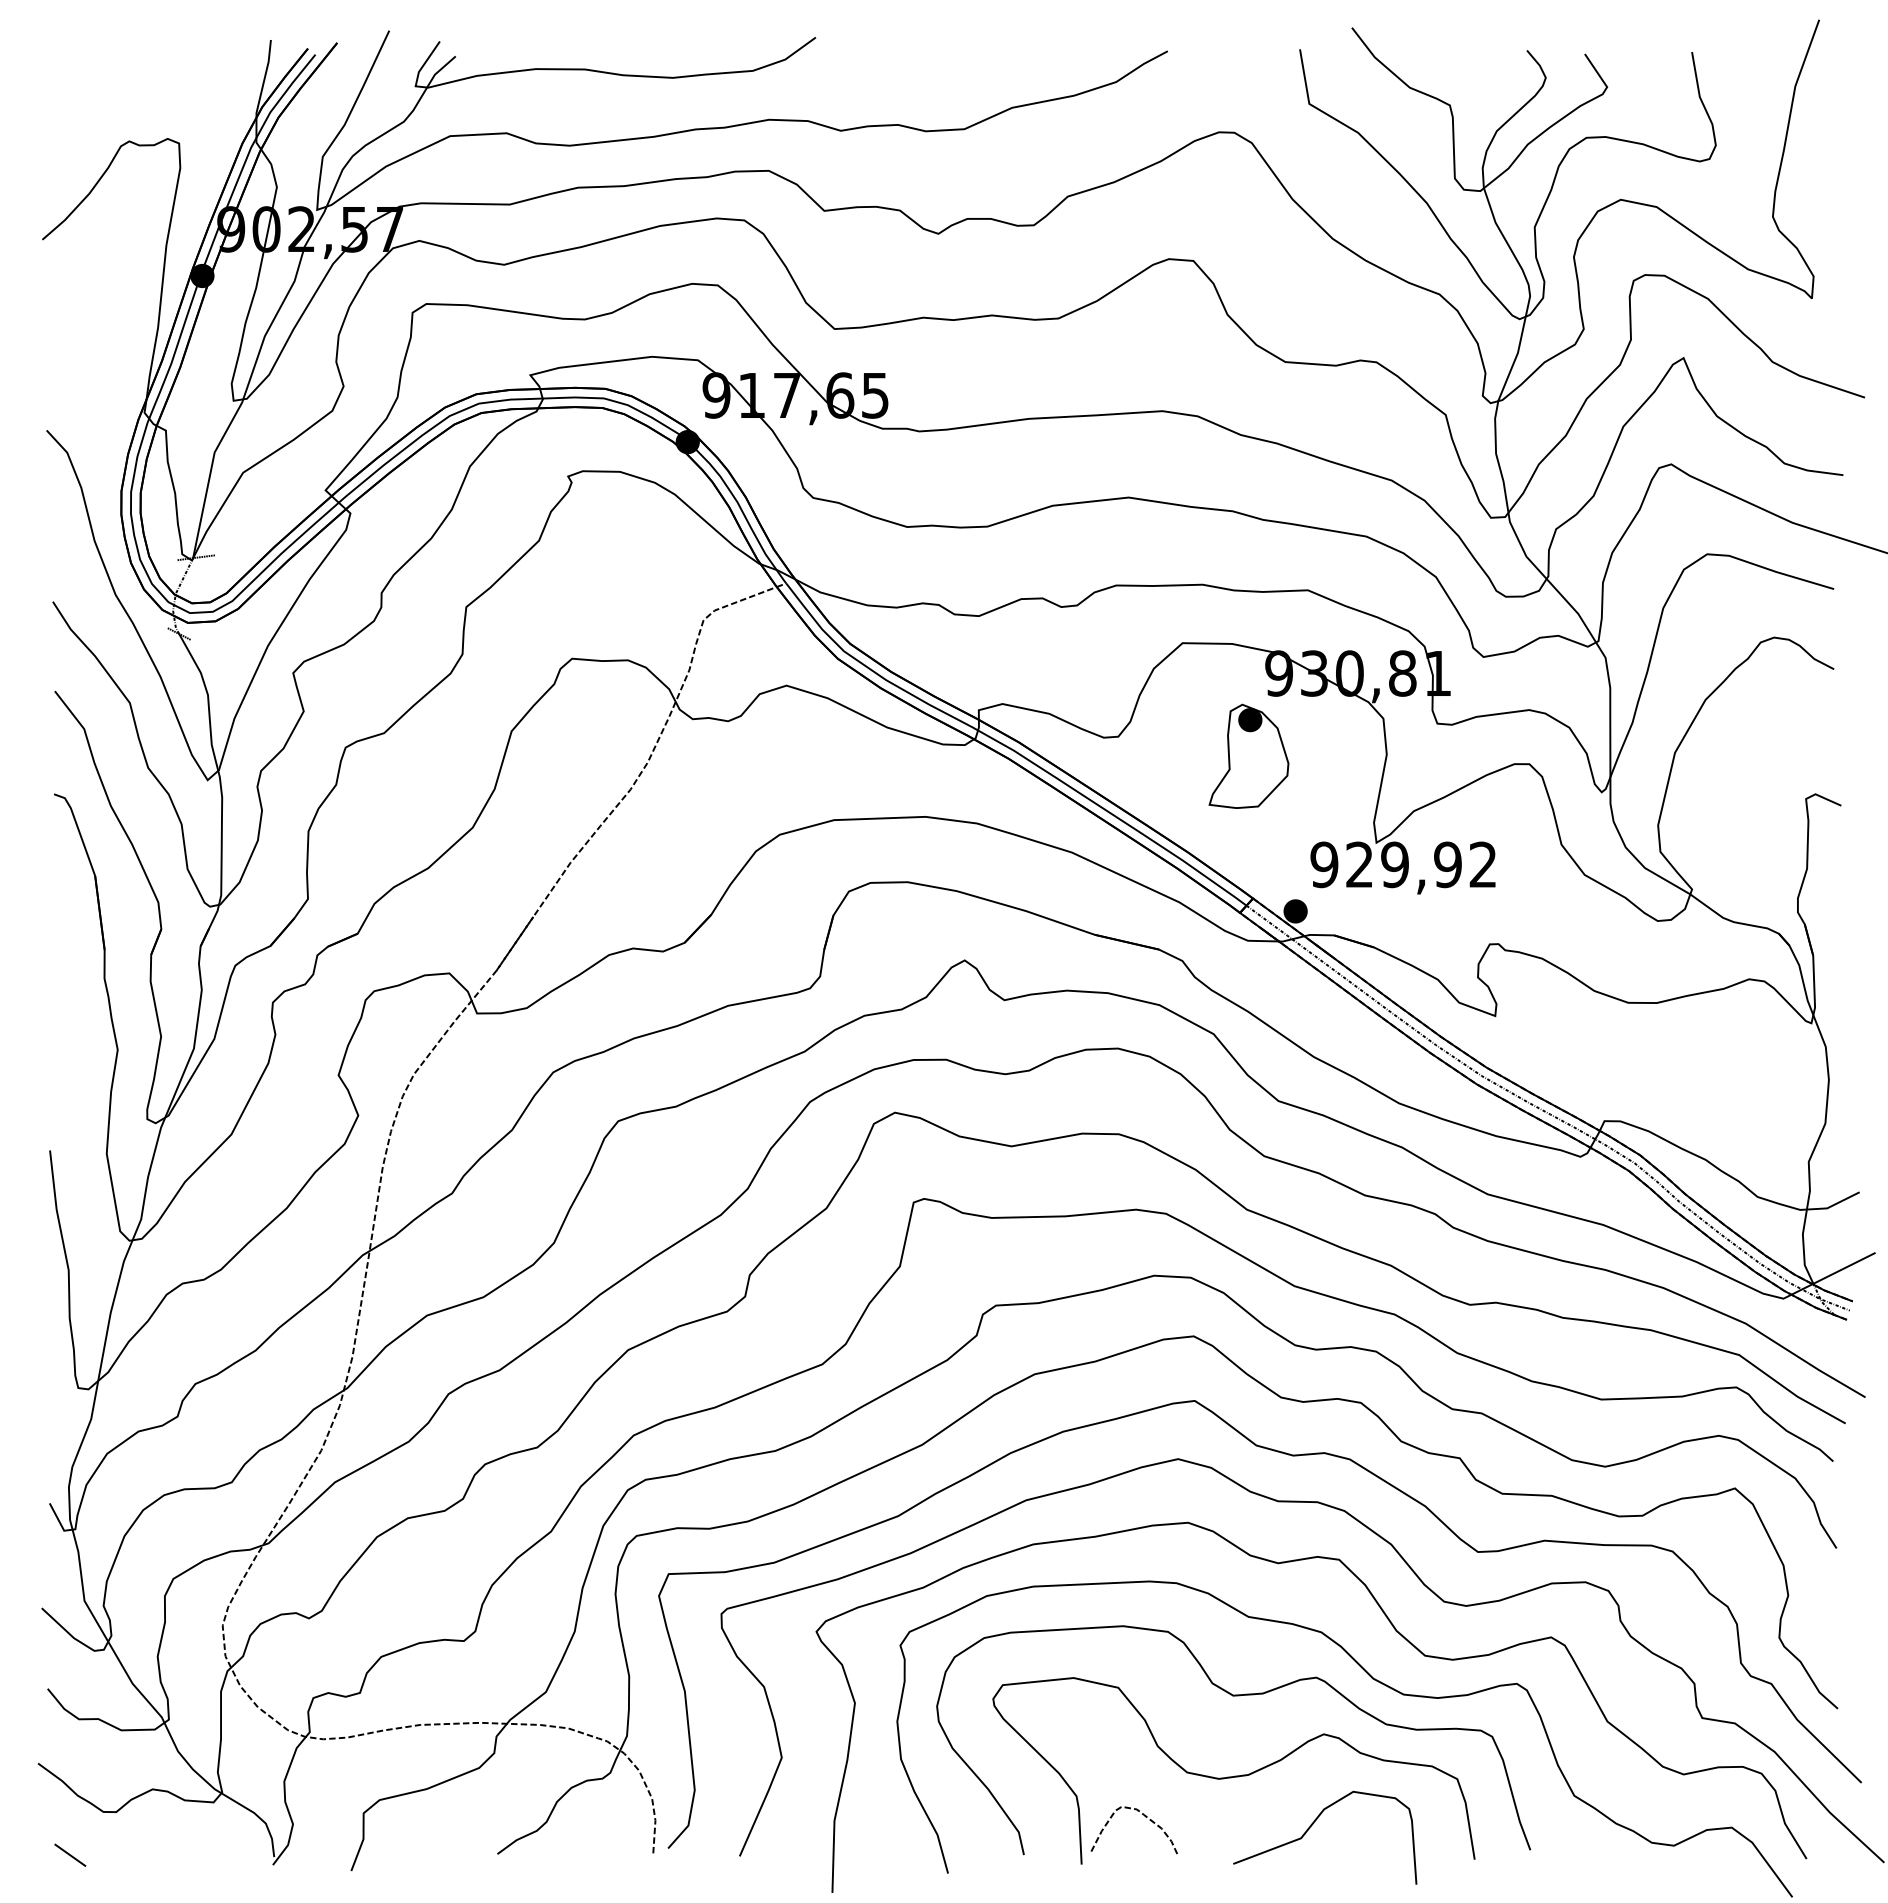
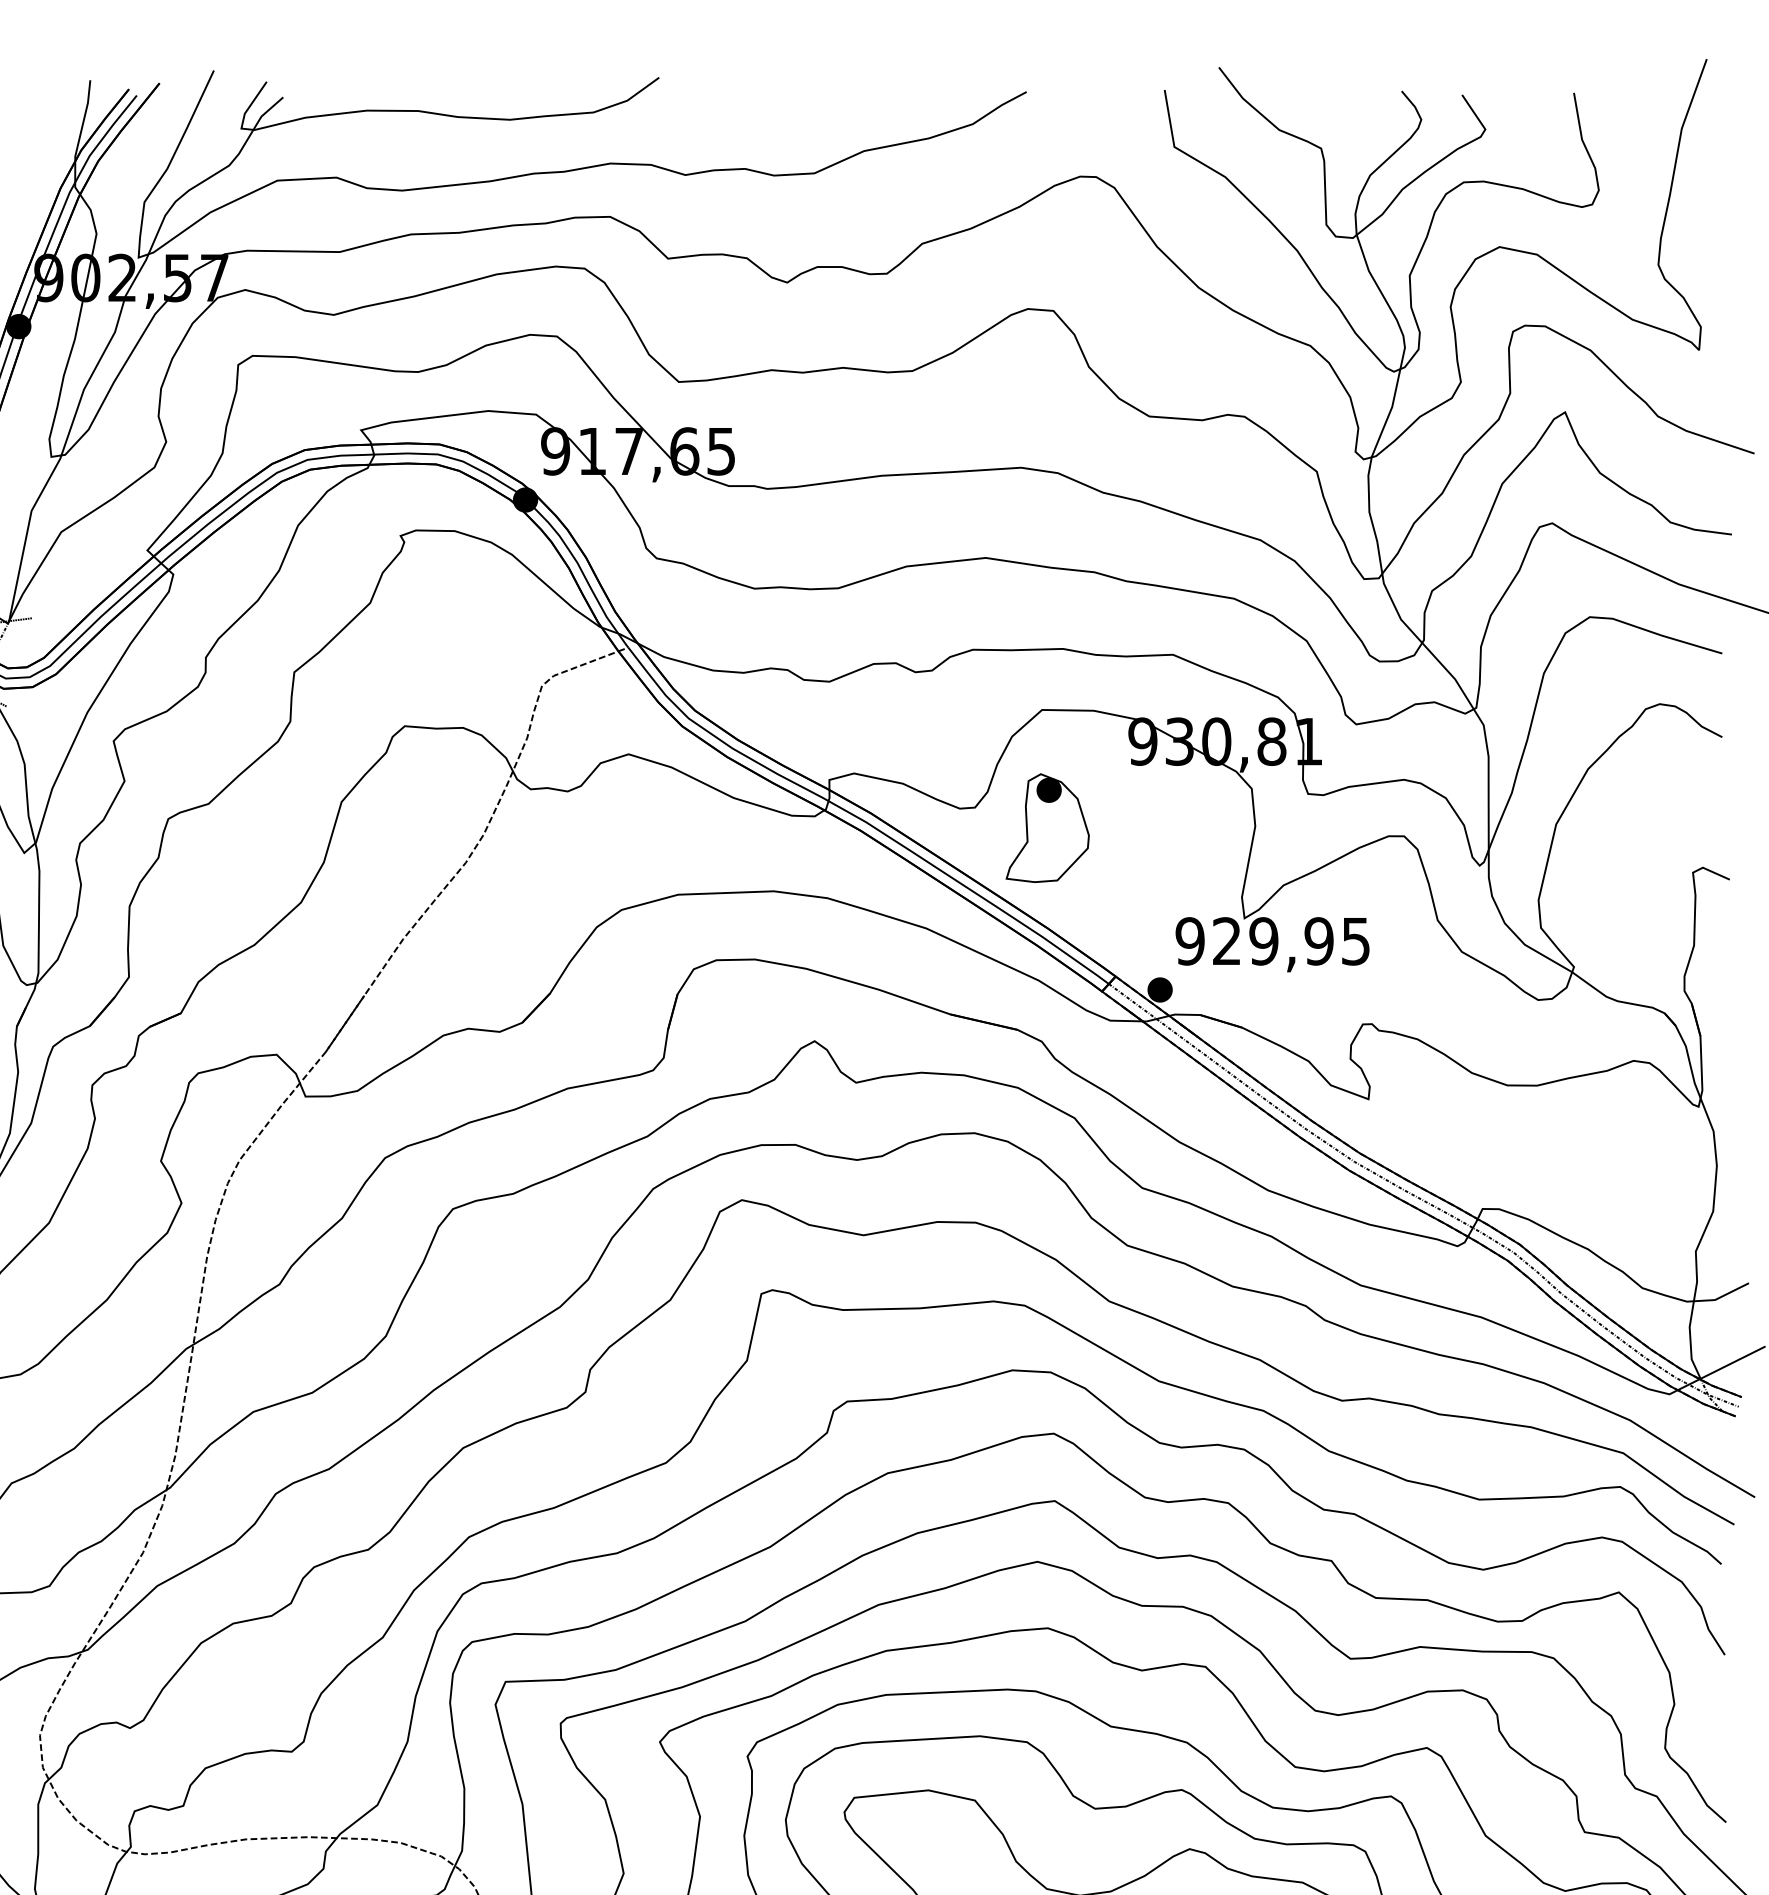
part: (1248, 755) -> (1047, 827), moved
text: (1482, 864) -> (1355, 941), 929,92 -> 929,95

